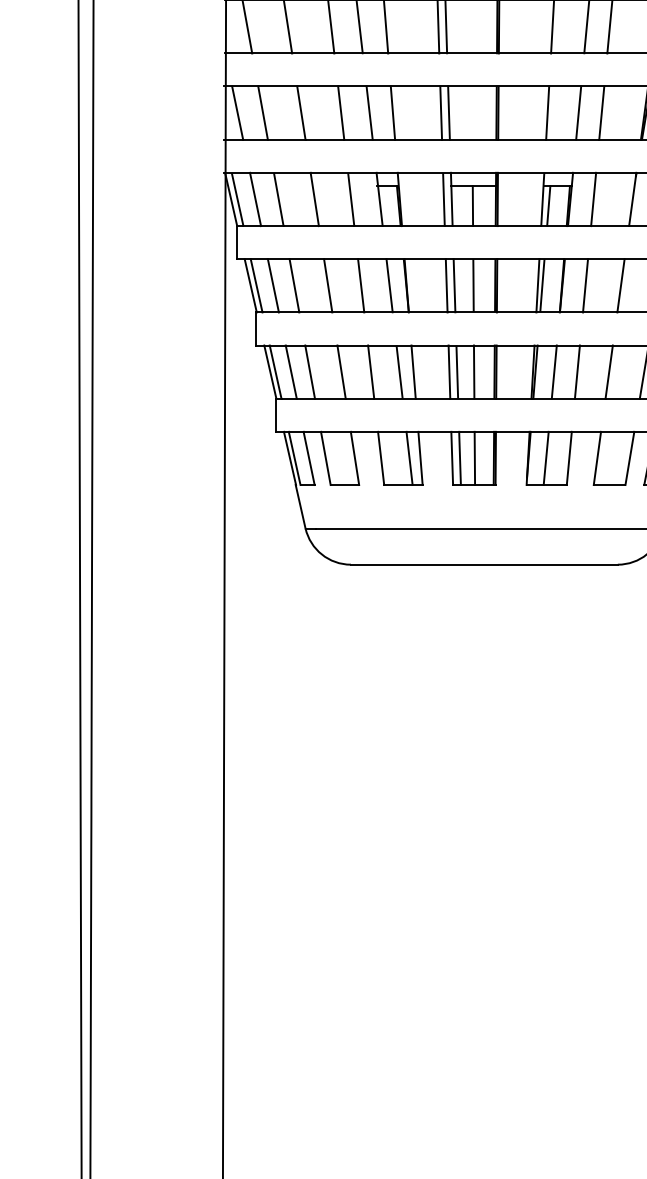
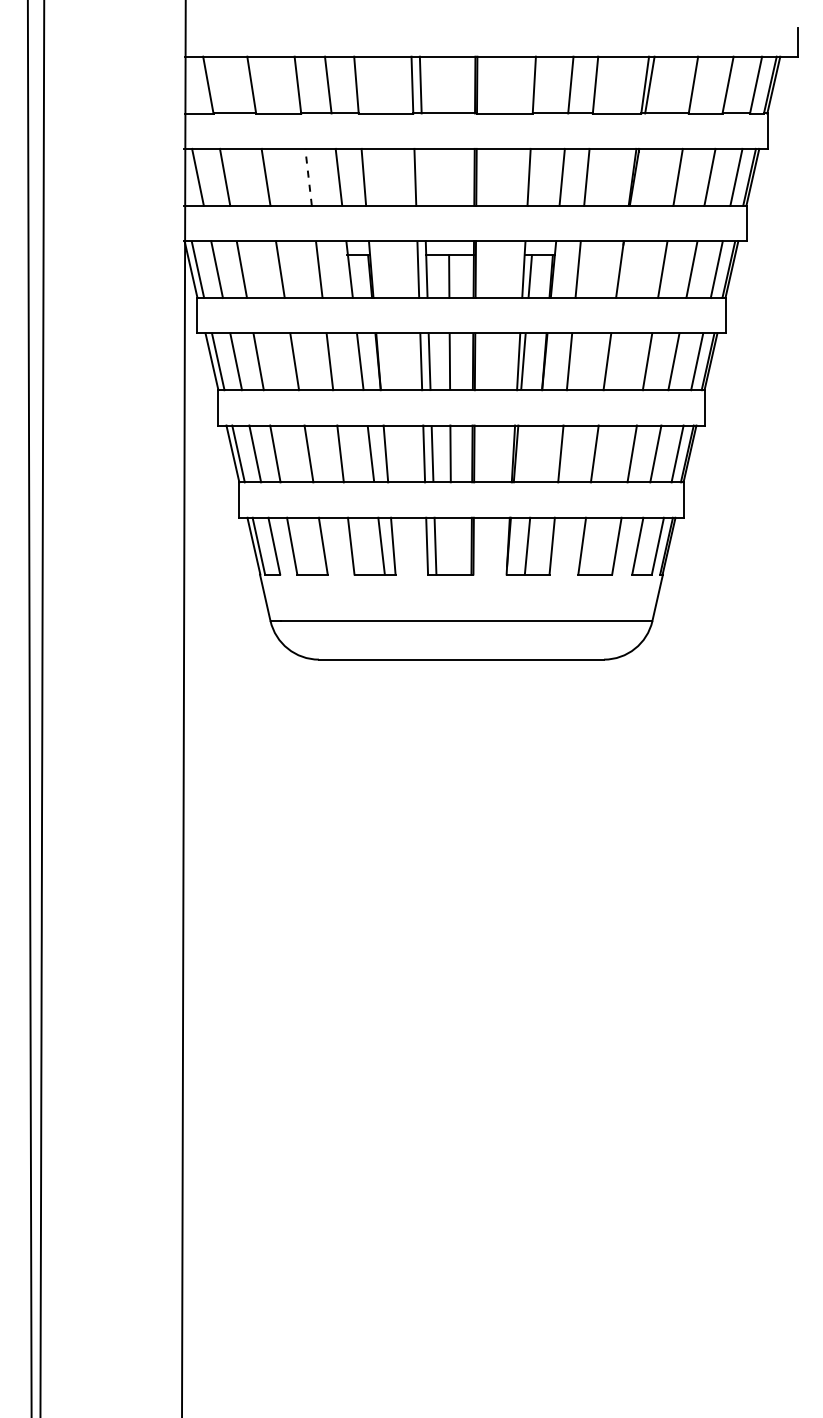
line: (448, 112) -> (423, 176), removed
line: (341, 113) -> (308, 177), solid -> dashed
line: (553, 371) -> (535, 453), removed
line: (475, 457) -> (451, 545), removed

